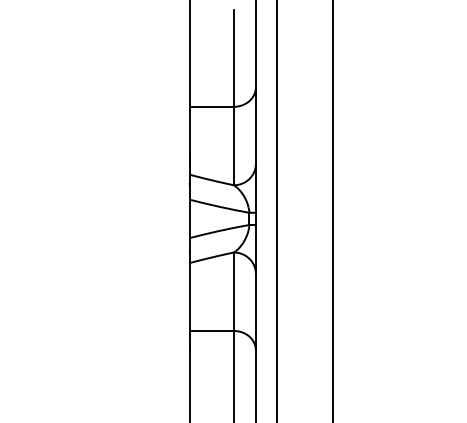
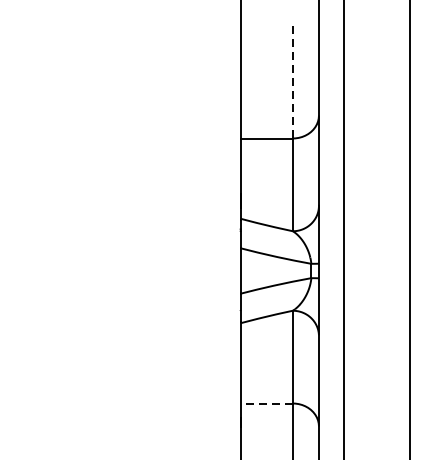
line: (233, 58) -> (292, 81), solid -> dashed
line: (211, 330) -> (266, 402), solid -> dashed

